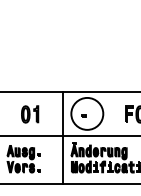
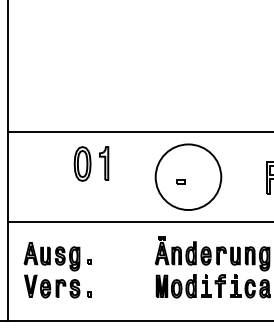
part: (30, 114) -> (92, 164), moved
line: (63, 137) -> (139, 225), removed

